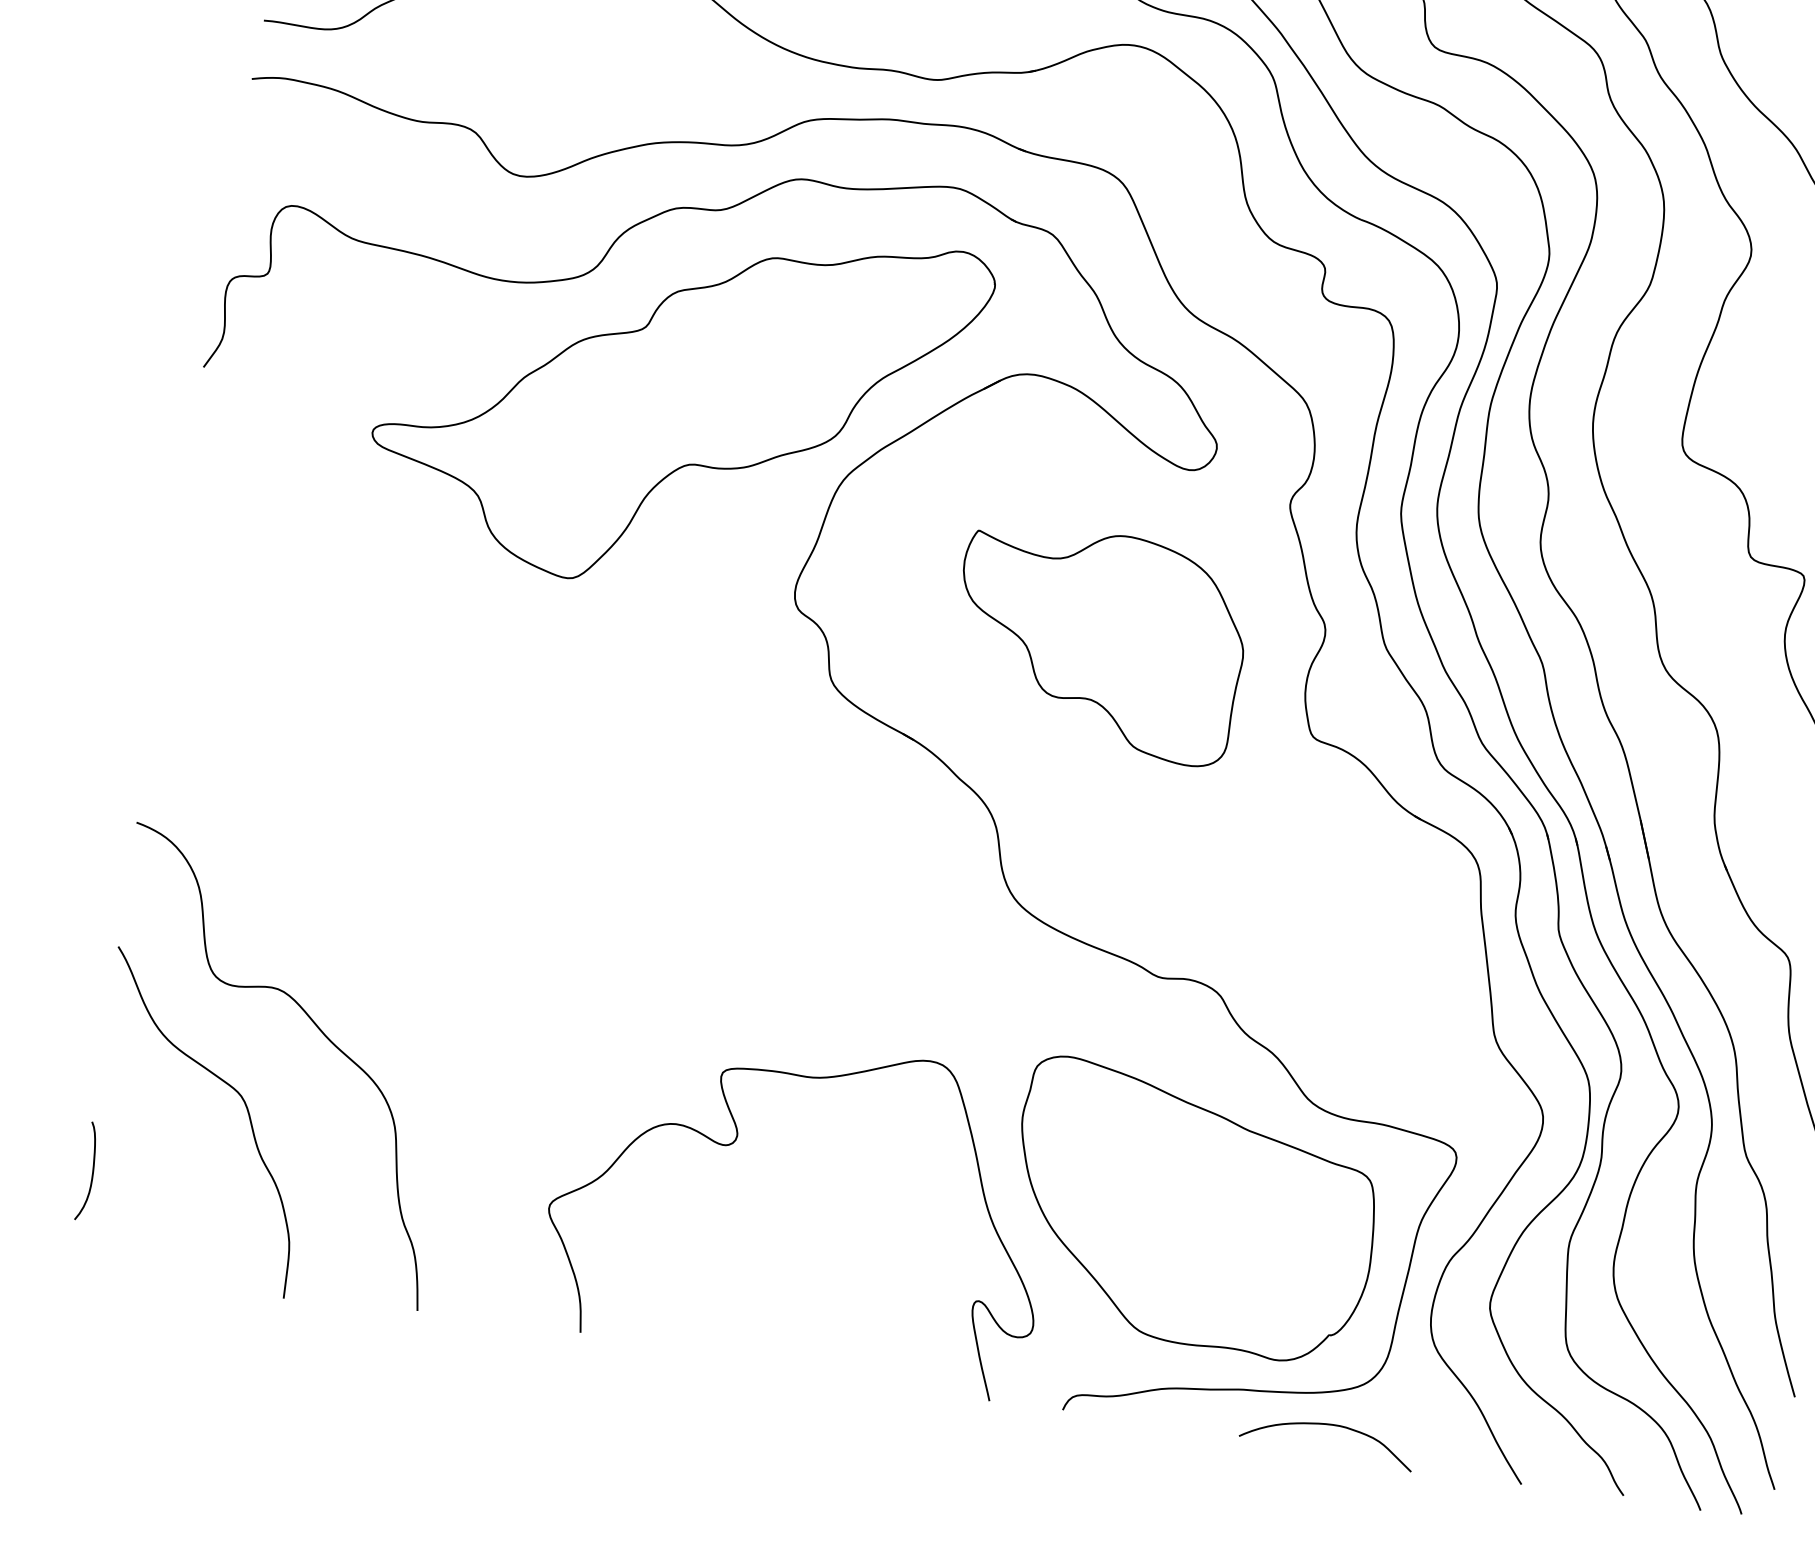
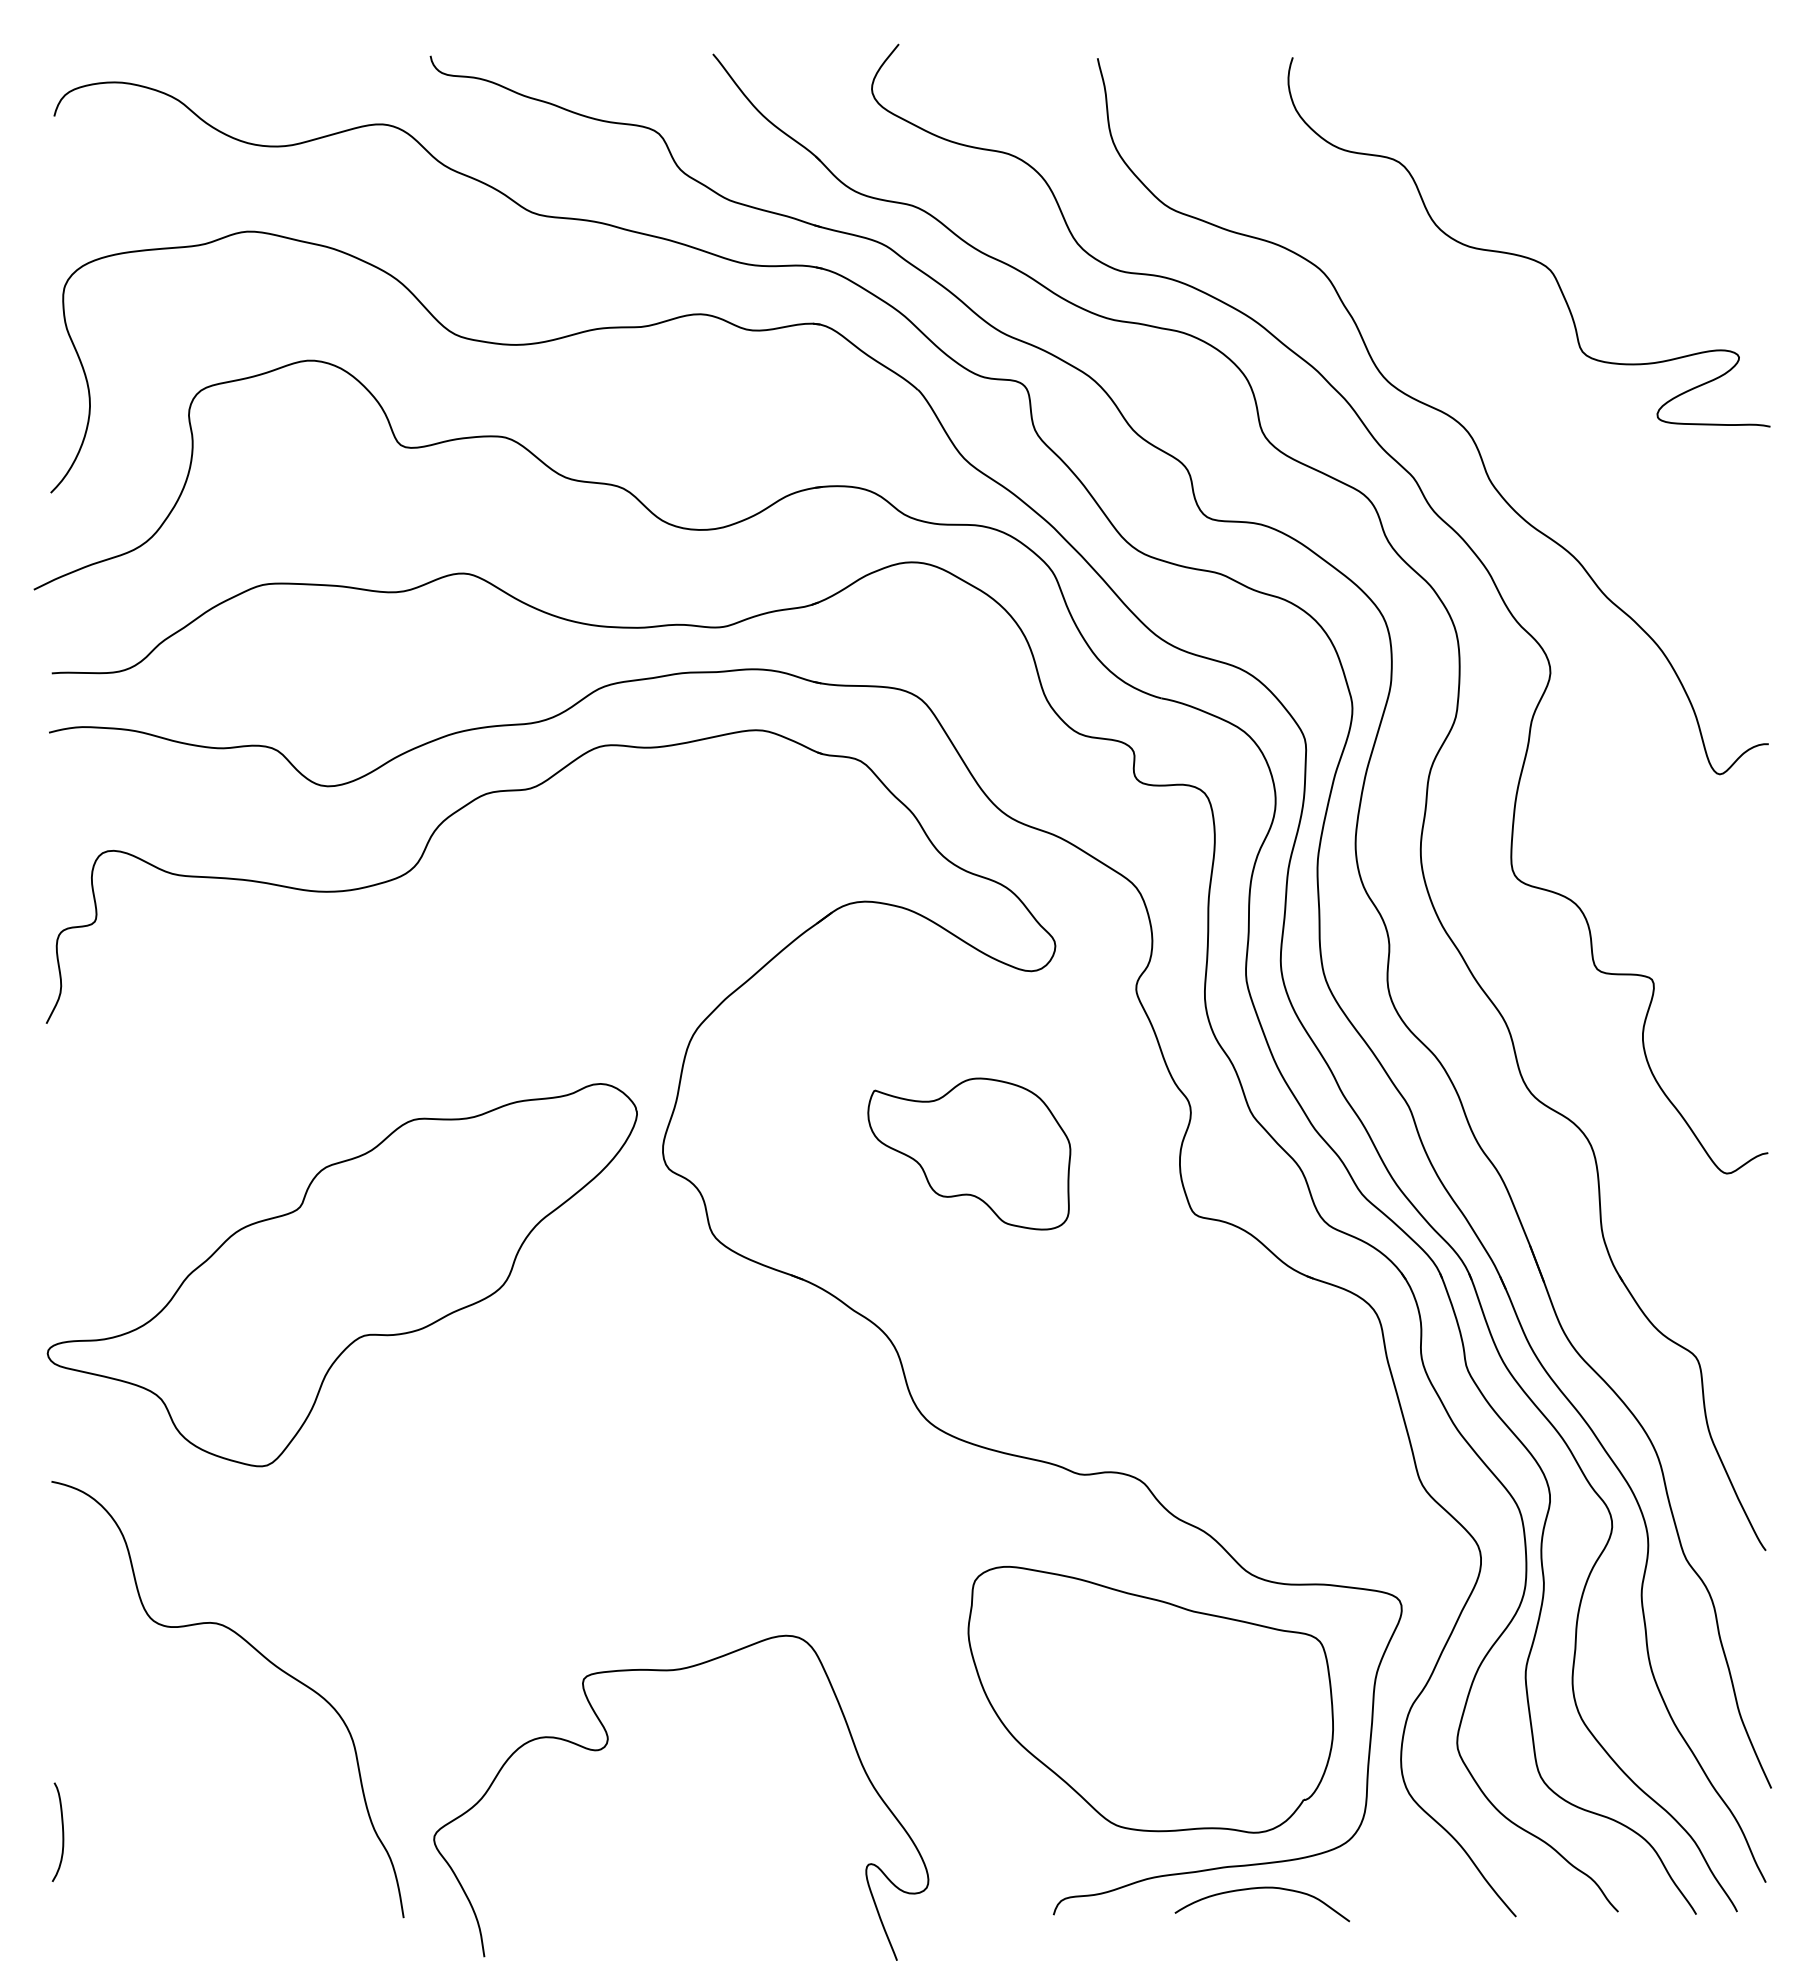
part: (676, 401) -> (341, 1275), moved
part: (1099, 641) -> (969, 1153), size x0.7
curve: (227, 1084) -> (181, 1725), removed
curve: (734, 1142) -> (606, 1746), moved
curve: (1328, 1425) -> (1261, 1888), moved

